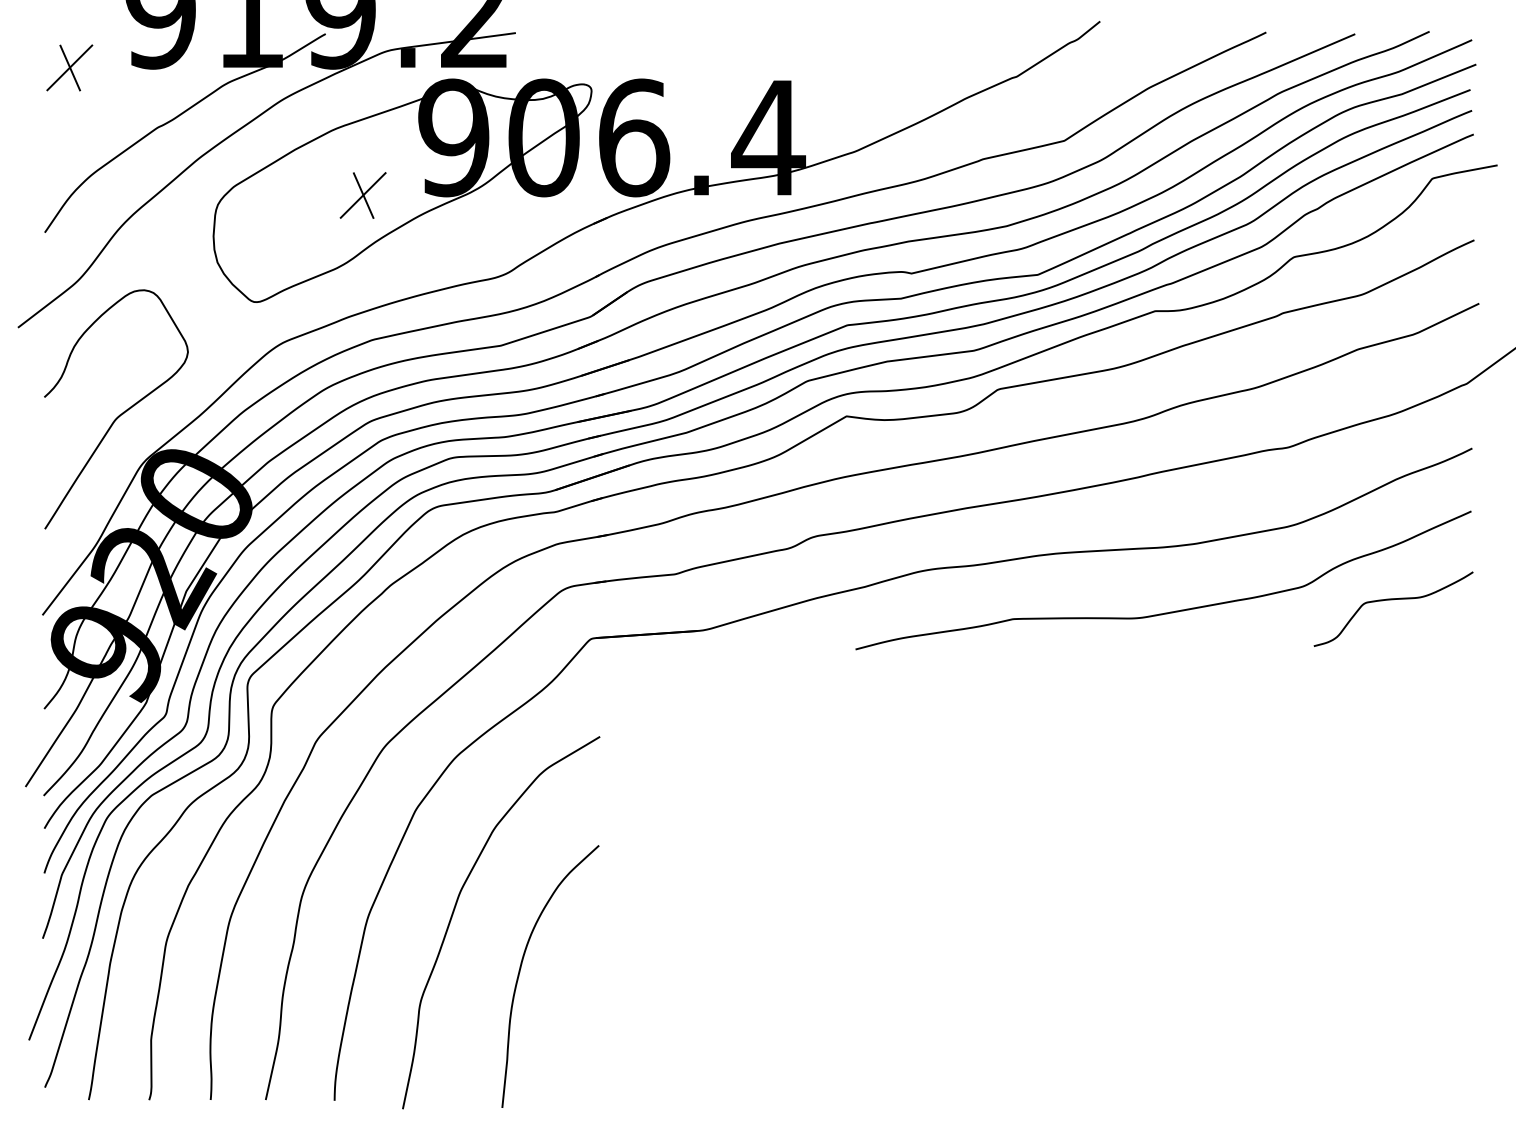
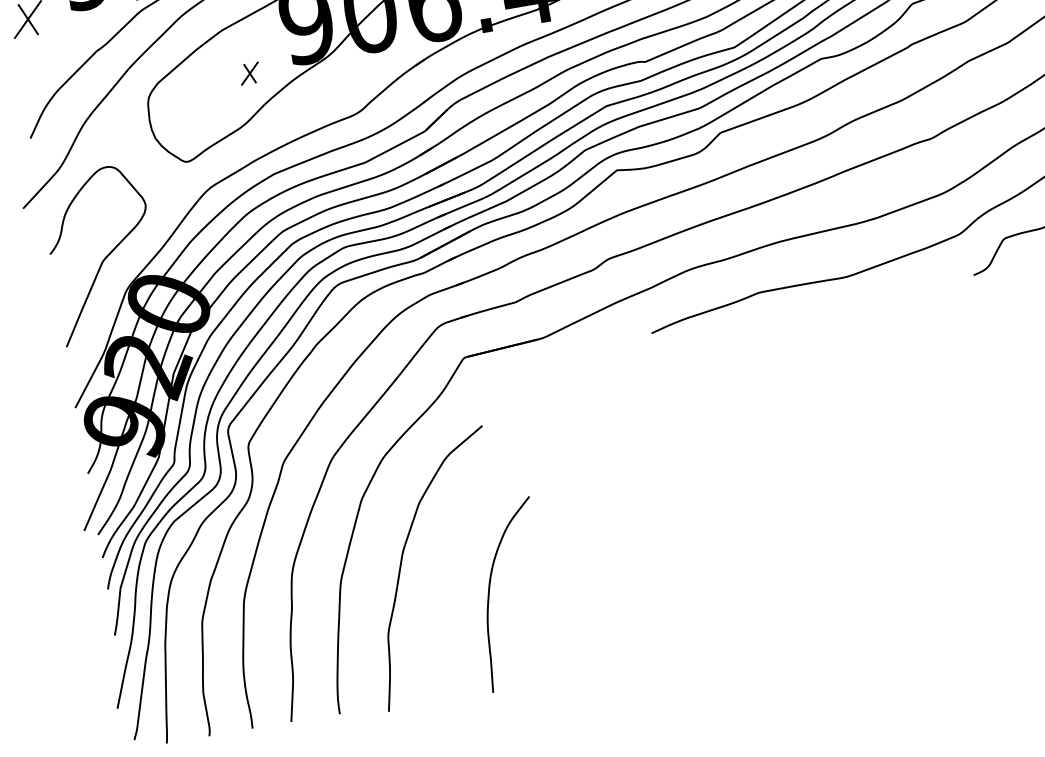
part: (362, 195) -> (249, 73), size x0.6
curve: (521, 968) -> (489, 592), moved

